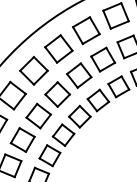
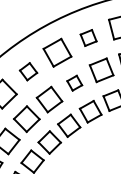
part: (86, 30) -> (88, 37), size x0.6
part: (33, 70) -> (28, 71), size x0.6
part: (79, 75) -> (74, 83), size x0.6

